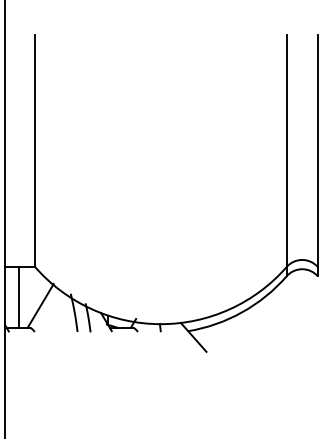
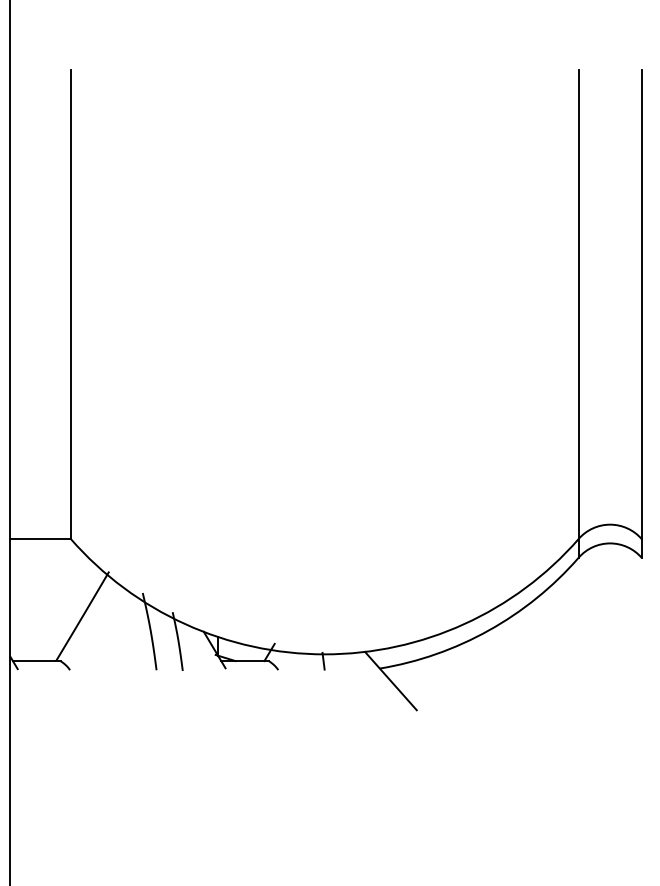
line: (19, 297) -> (39, 600), removed

